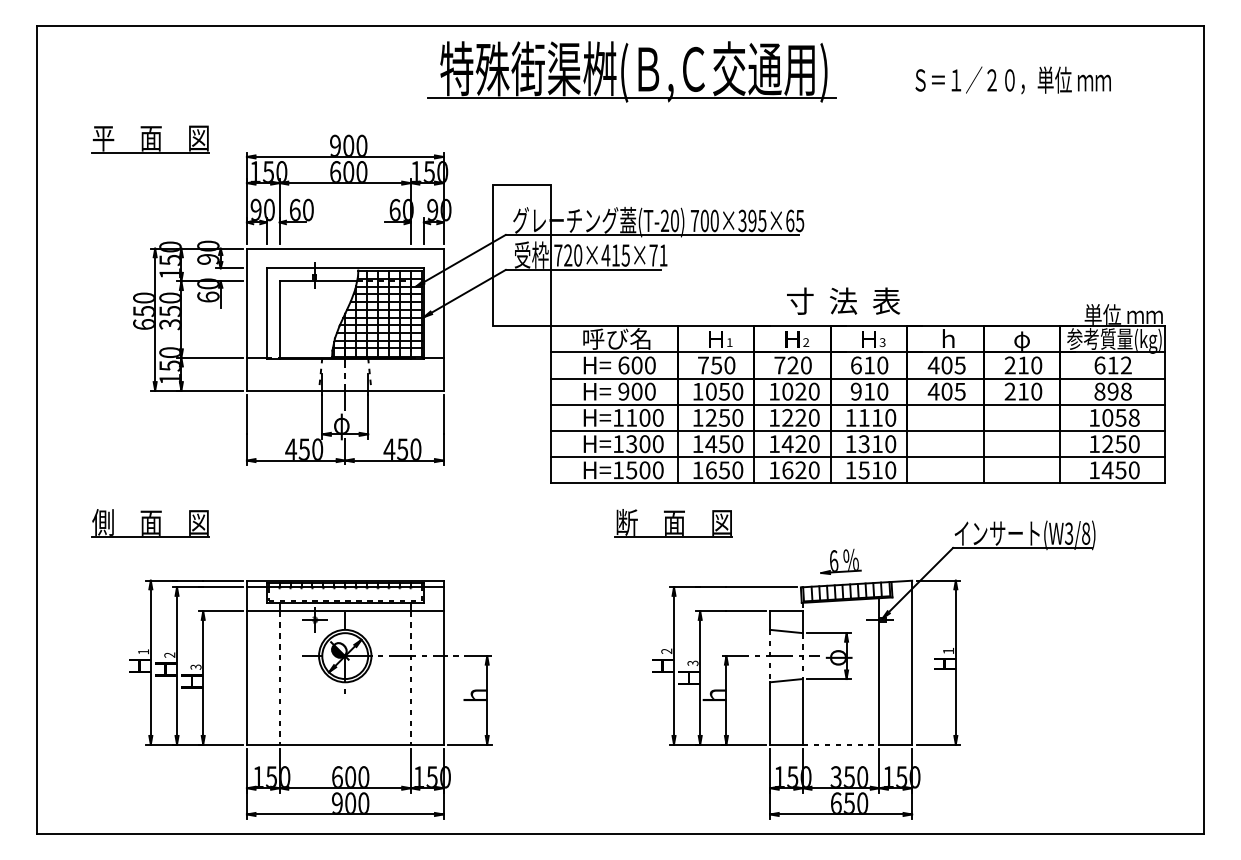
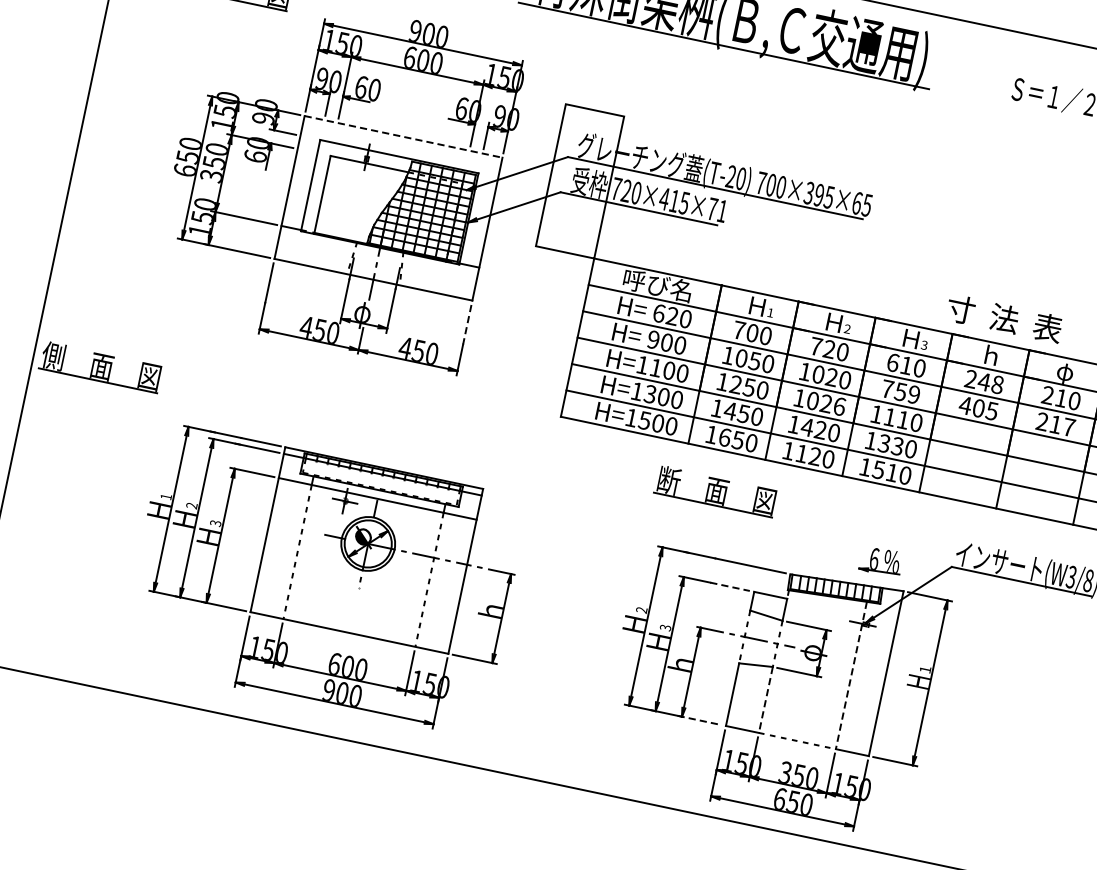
line: (345, 248) -> (403, 136), solid -> dashed
text: (843, 300) -> (1004, 318), moved
text: (636, 365) -> (671, 316), 600 -> 620
text: (716, 365) -> (752, 333), 750 -> 700
text: (946, 365) -> (983, 381), 405 -> 248
text: (869, 391) -> (900, 391), 910 -> 759
text: (1036, 391) -> (1068, 427), 210 -> 217
line: (443, 414) -> (467, 324), solid -> dashed
text: (800, 417) -> (825, 403), 1220 -> 1026
text: (876, 444) -> (896, 446), 1310 -> 1330
text: (787, 470) -> (801, 453), 1620 -> 1120
part: (150, 523) -> (100, 367), moved
part: (673, 523) -> (715, 491), moved
part: (840, 561) -> (880, 560), moved
line: (746, 611) -> (730, 587), solid -> dashed
line: (879, 671) -> (851, 675), solid -> dashed
part: (310, 699) -> (324, 580), moved
line: (802, 711) -> (765, 699), solid -> dashed
line: (743, 744) -> (699, 720), solid -> dashed

